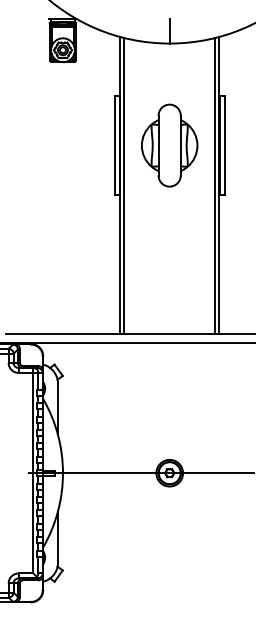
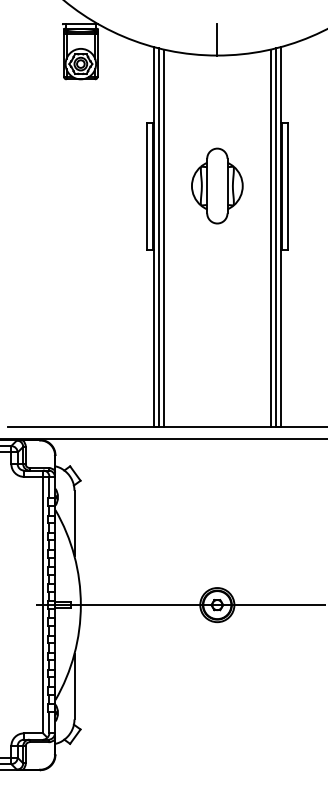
part: (169, 145) -> (217, 185), size x0.71
line: (128, 186) -> (164, 238), added
line: (211, 186) -> (270, 238), added

